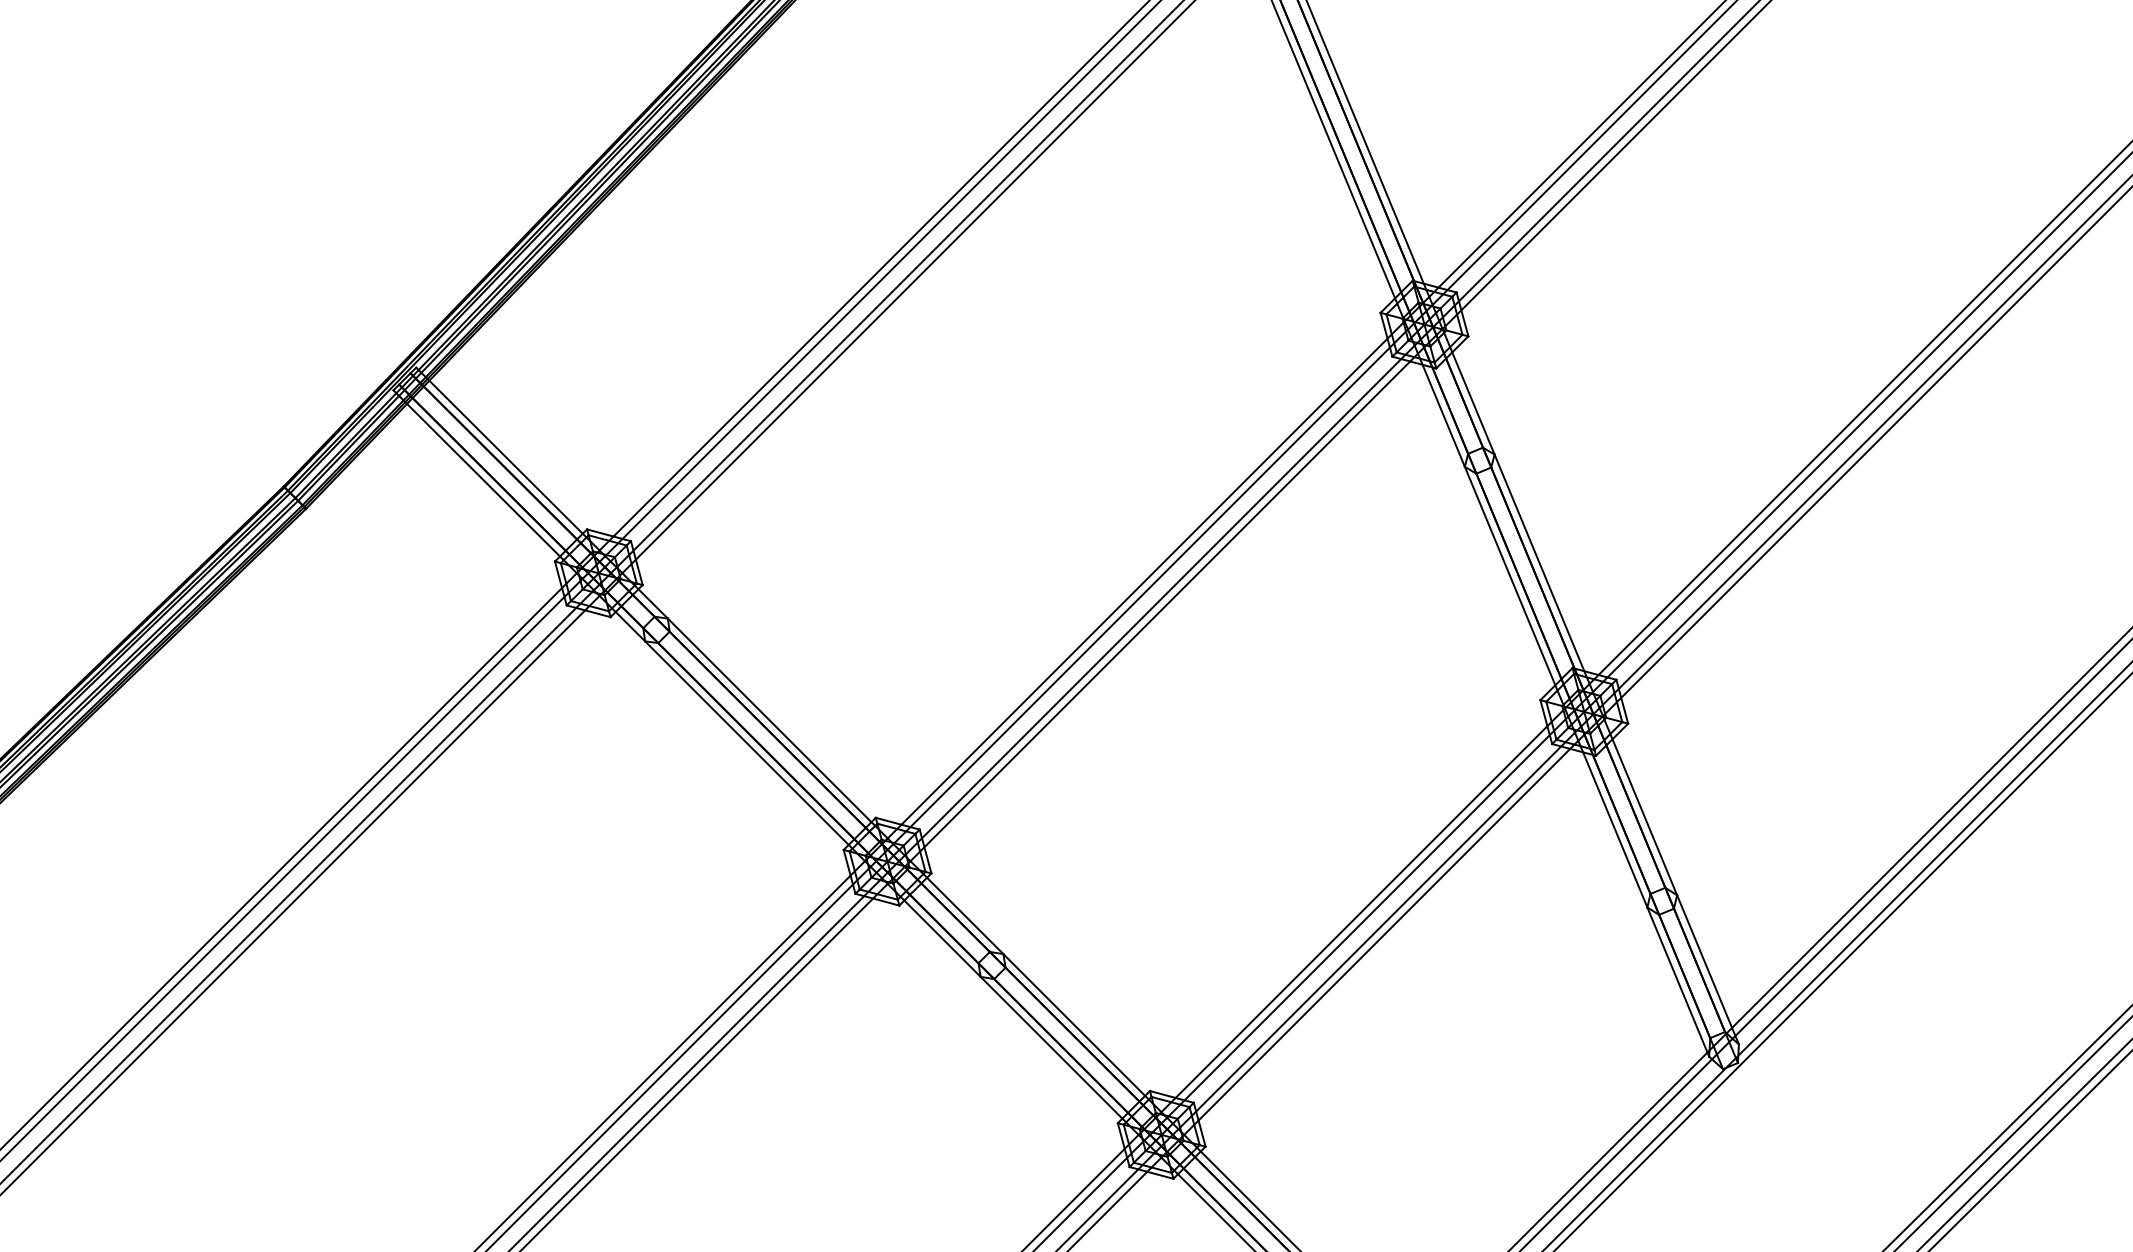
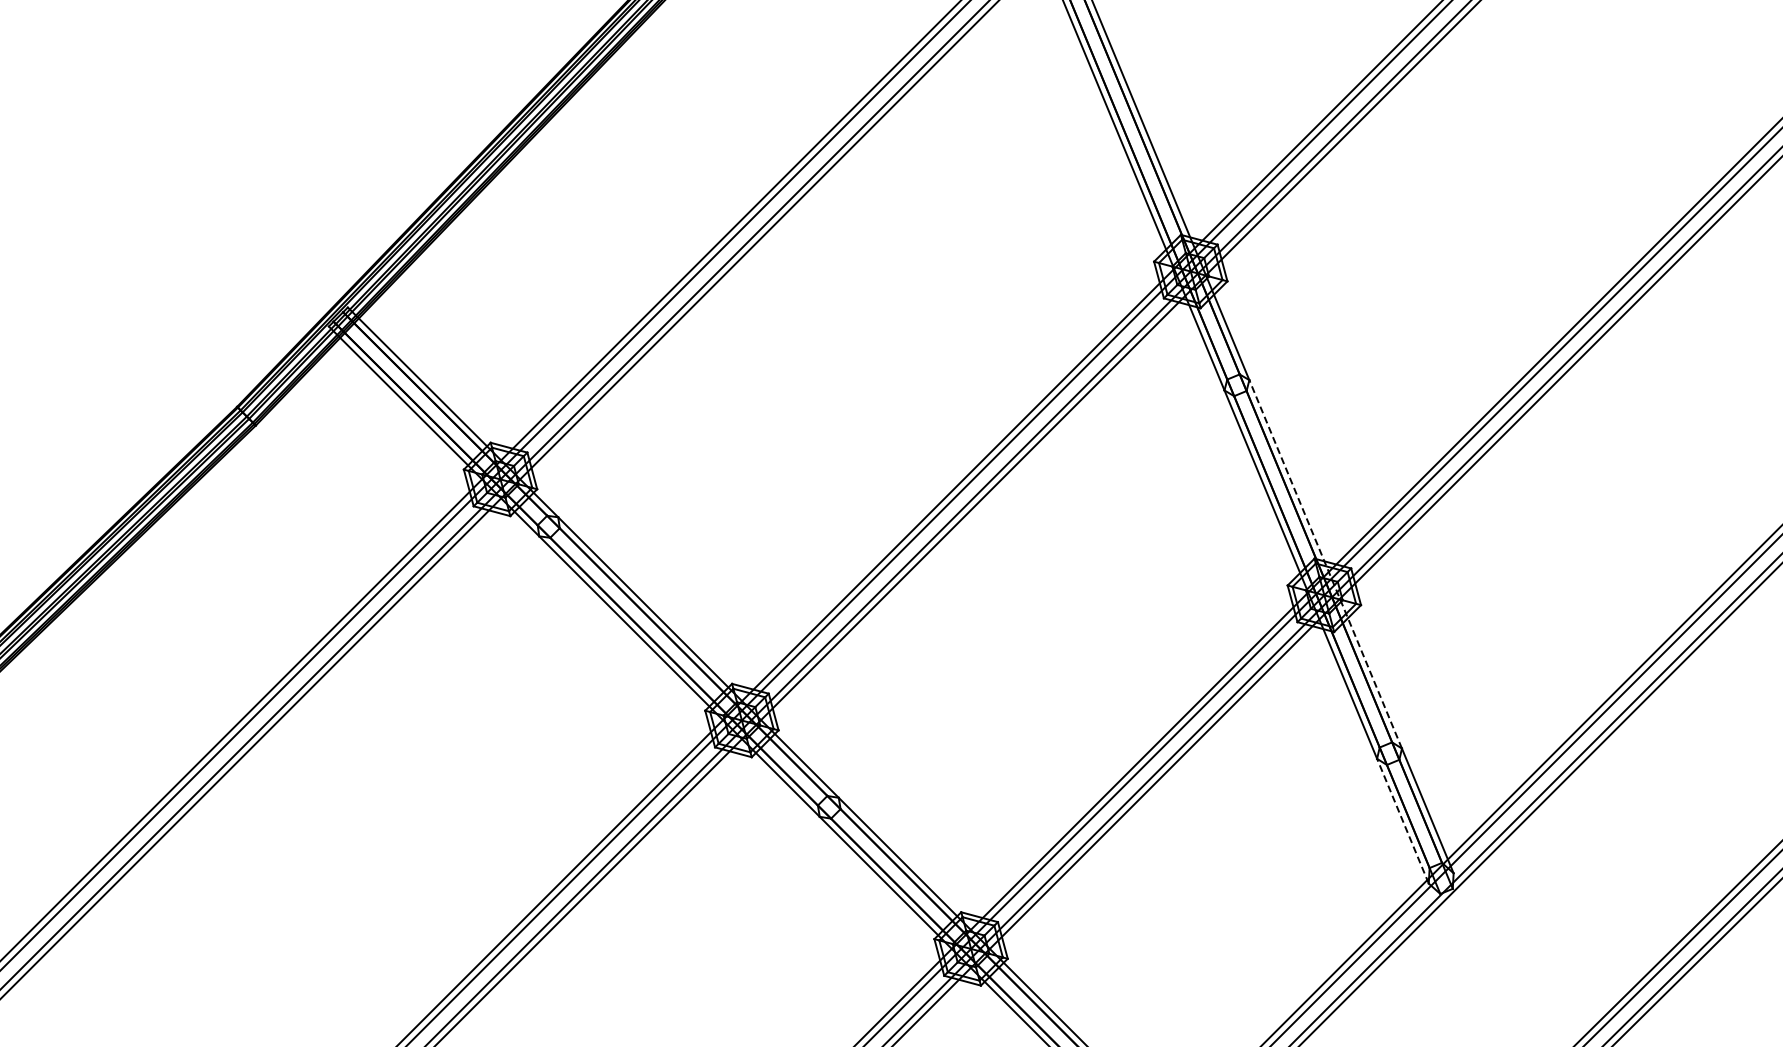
line: (1585, 673) -> (1325, 563), solid -> dashed
line: (1677, 982) -> (1402, 821), solid -> dashed

